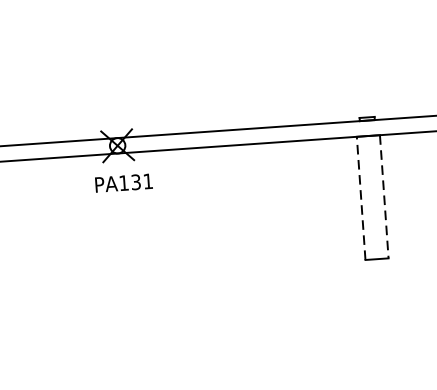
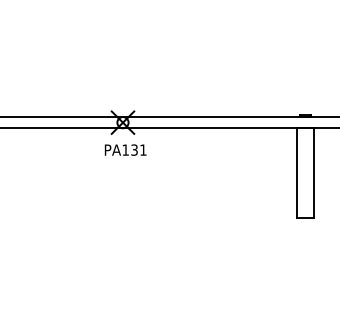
line: (384, 197) -> (314, 173), dashed -> solid
line: (361, 198) -> (297, 173), dashed -> solid

